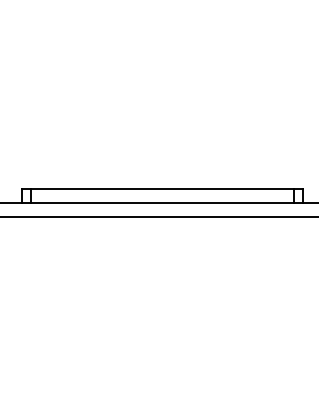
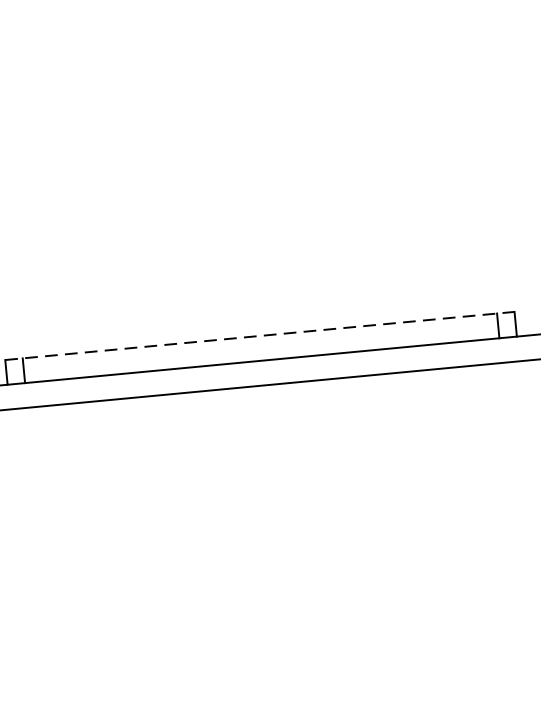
line: (162, 189) -> (259, 336), solid -> dashed

